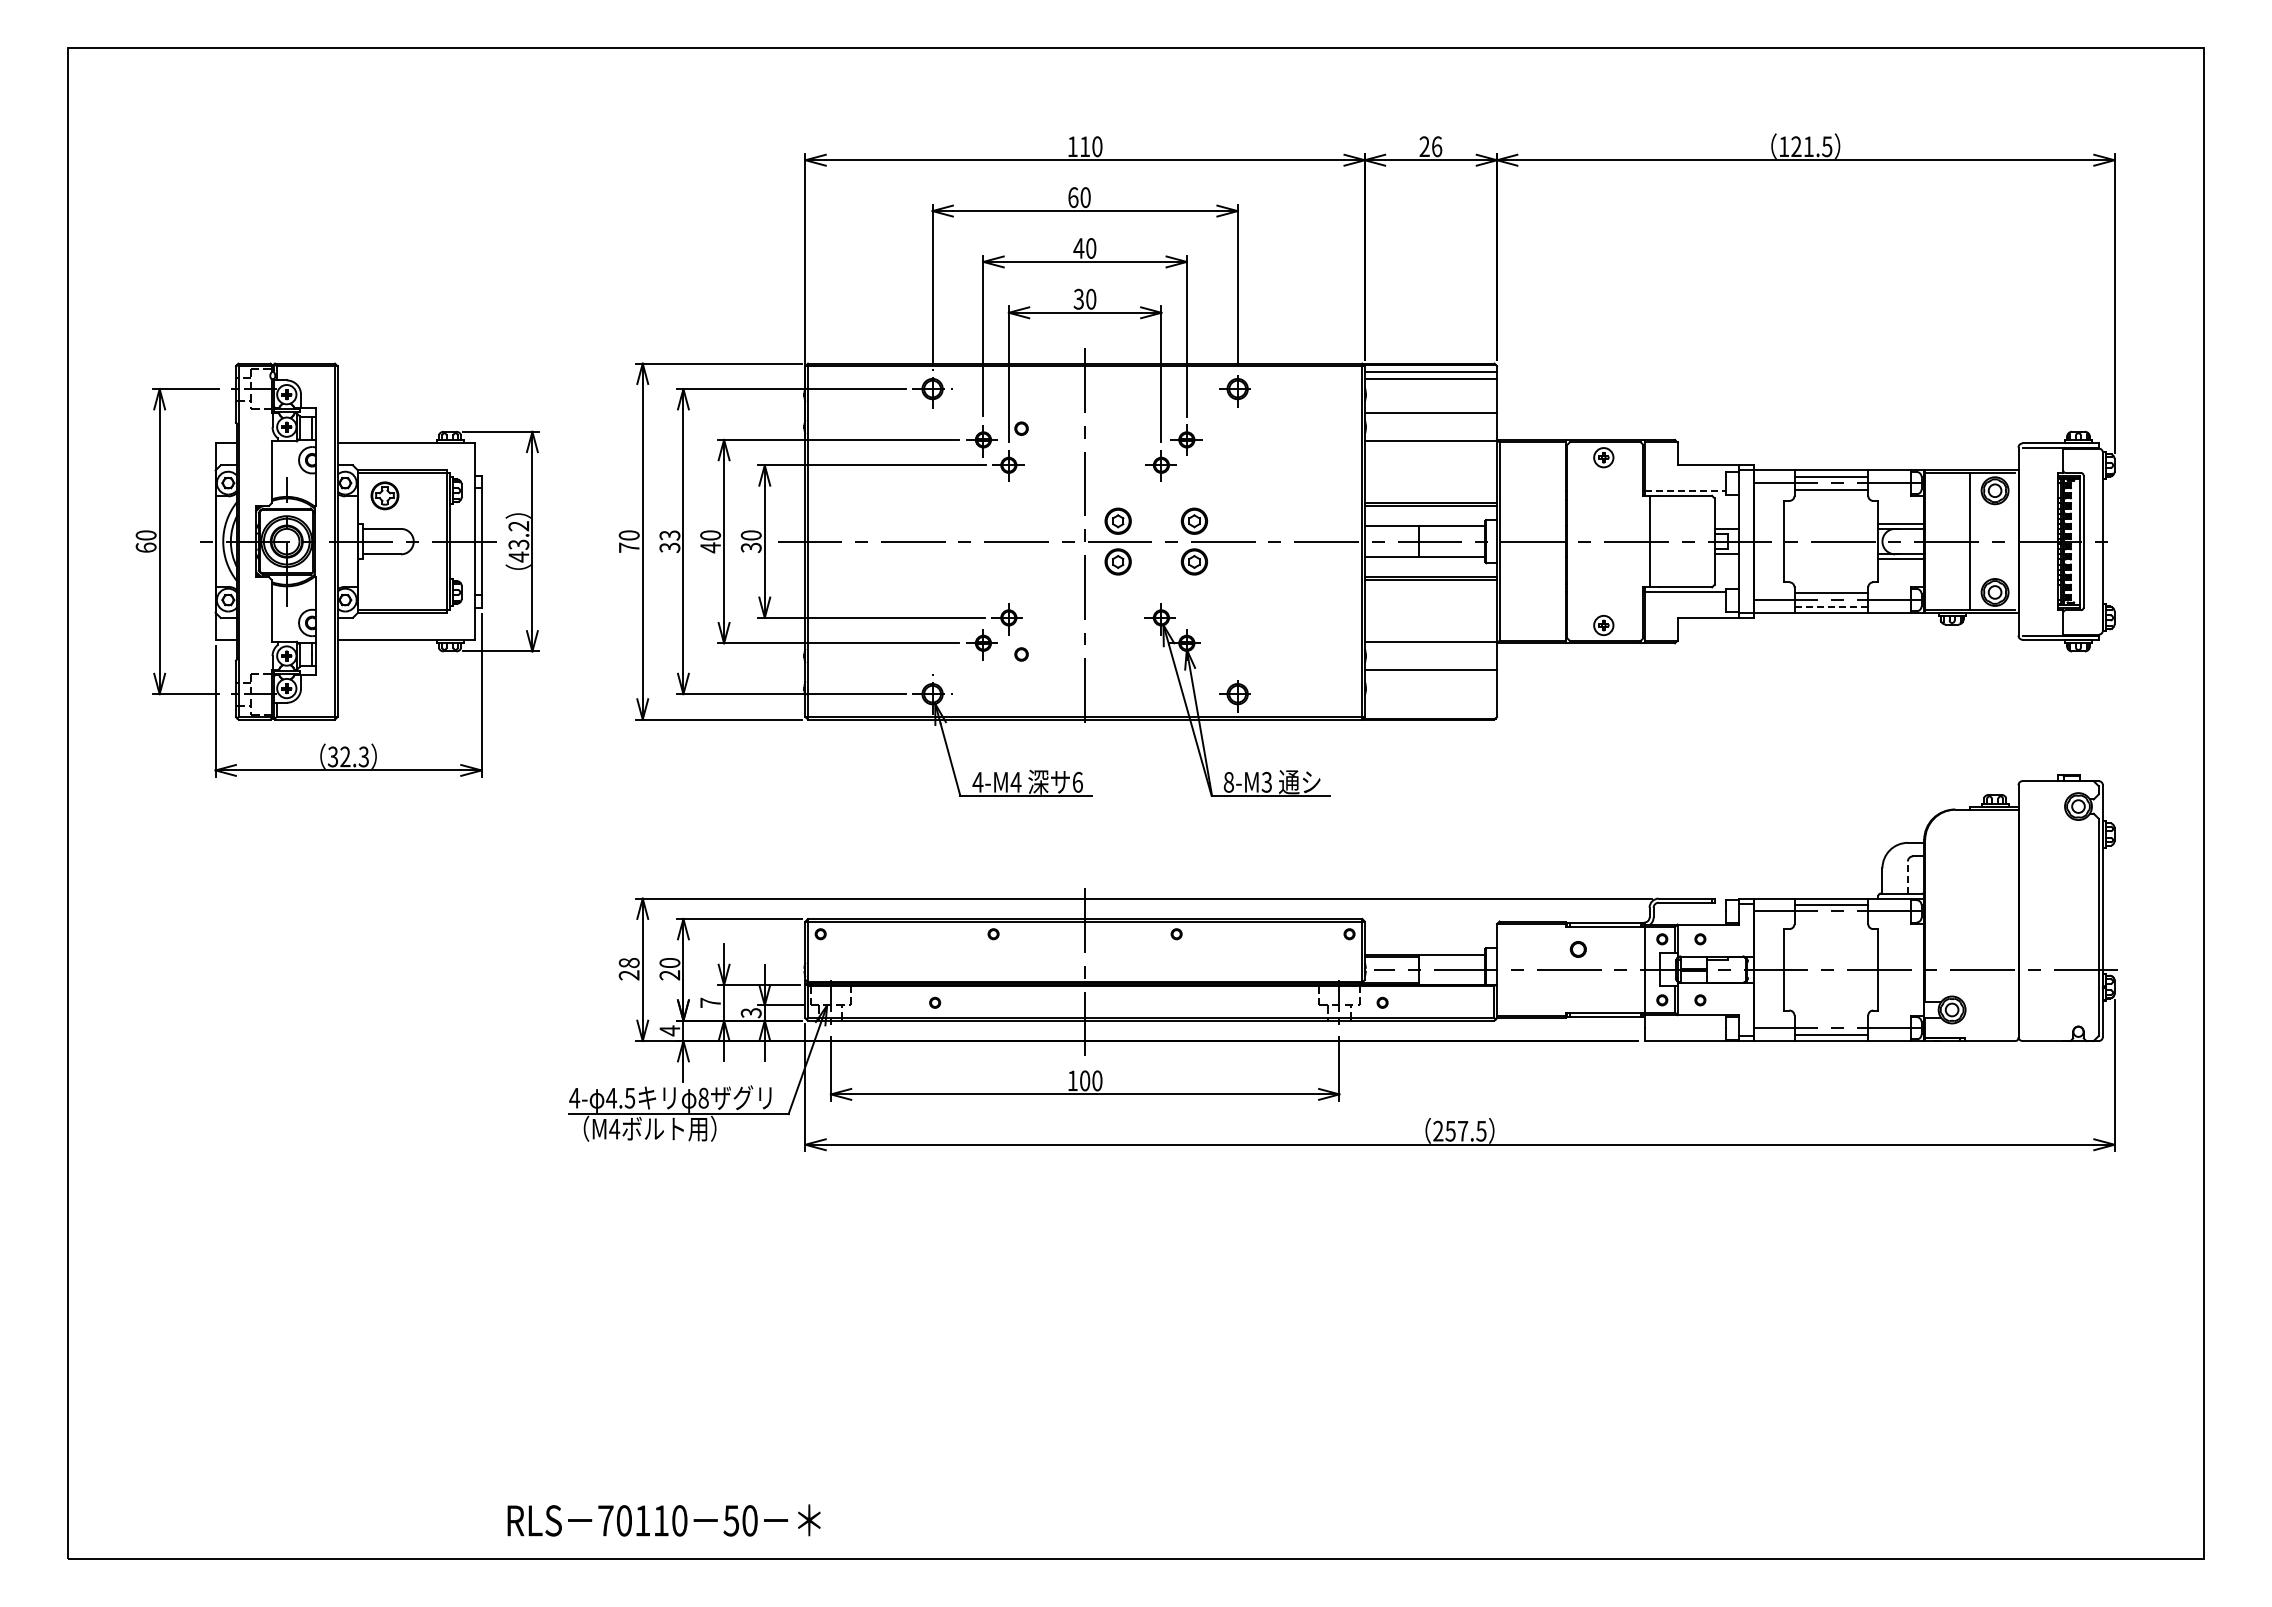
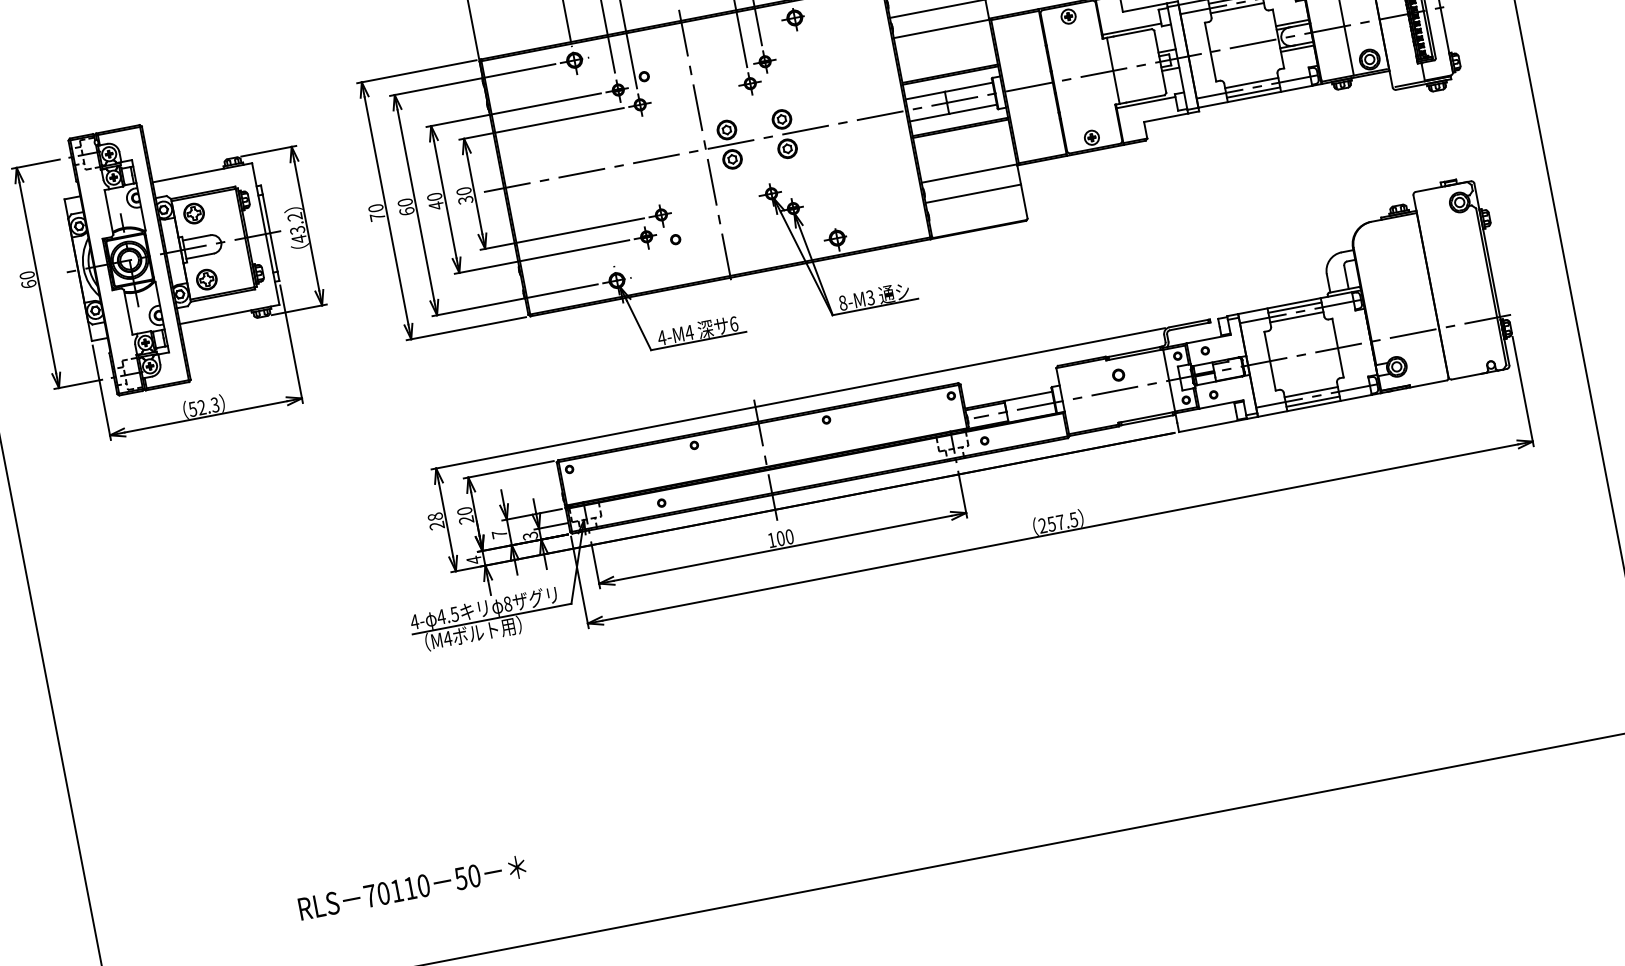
line: (1685, 490) -> (1132, 28), dashed -> solid
text: (669, 541) -> (405, 207), 33 -> 60
part: (384, 587) -> (206, 279), added
line: (1831, 606) -> (1253, 92), dashed -> solid
text: (333, 756) -> (193, 408), 32.3 -> 52.3
line: (1907, 877) -> (1346, 277), dashed -> solid
line: (1831, 917) -> (1296, 316), added
line: (1831, 1021) -> (1311, 391), added
text: (663, 1520) -> (411, 887), moved

